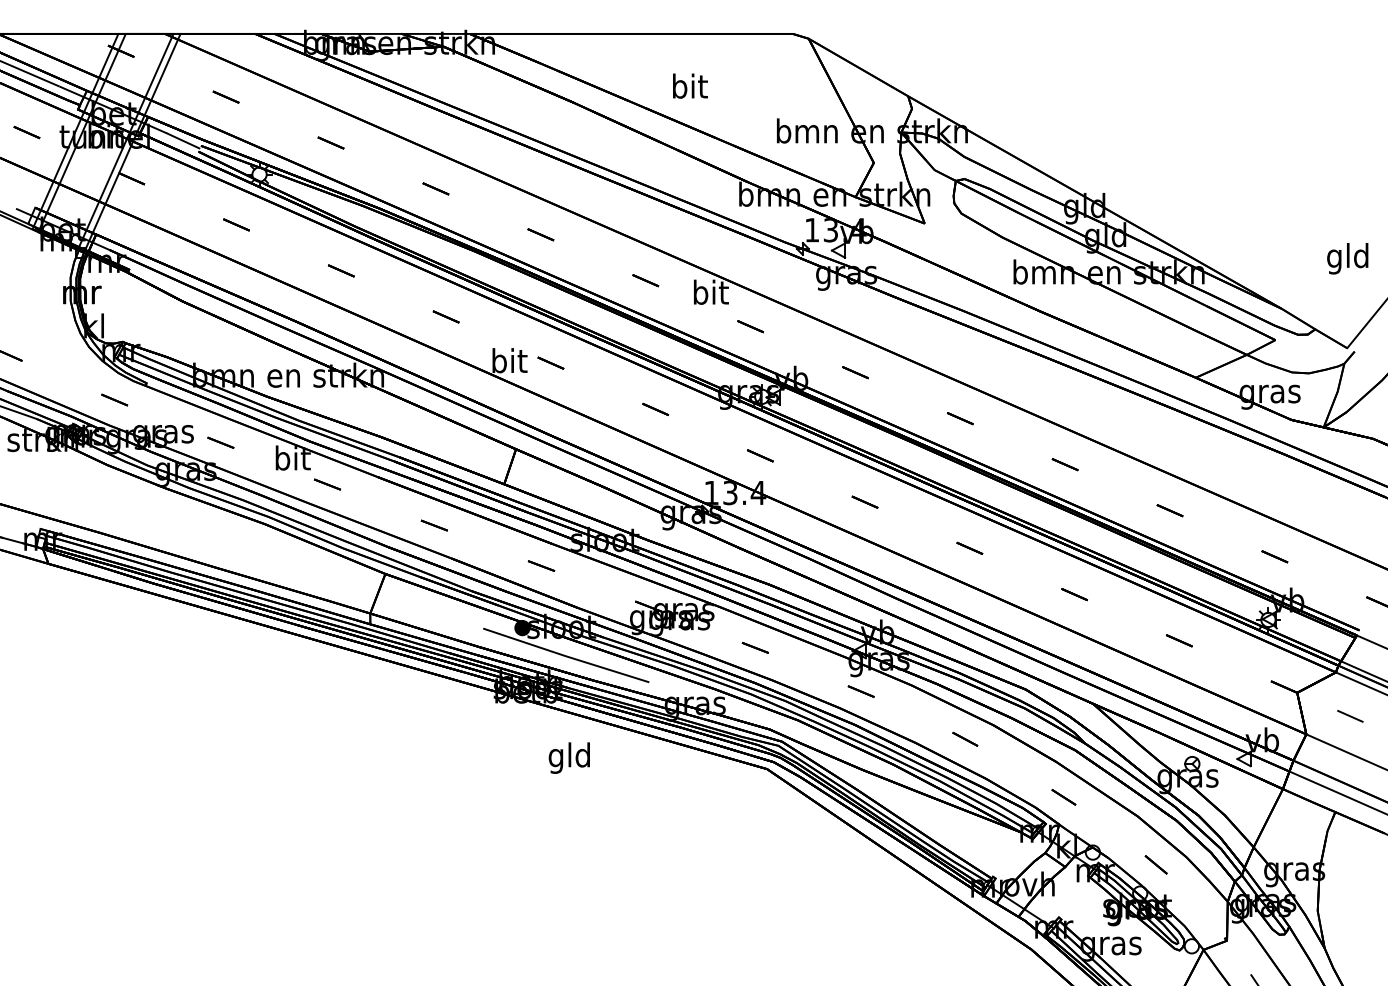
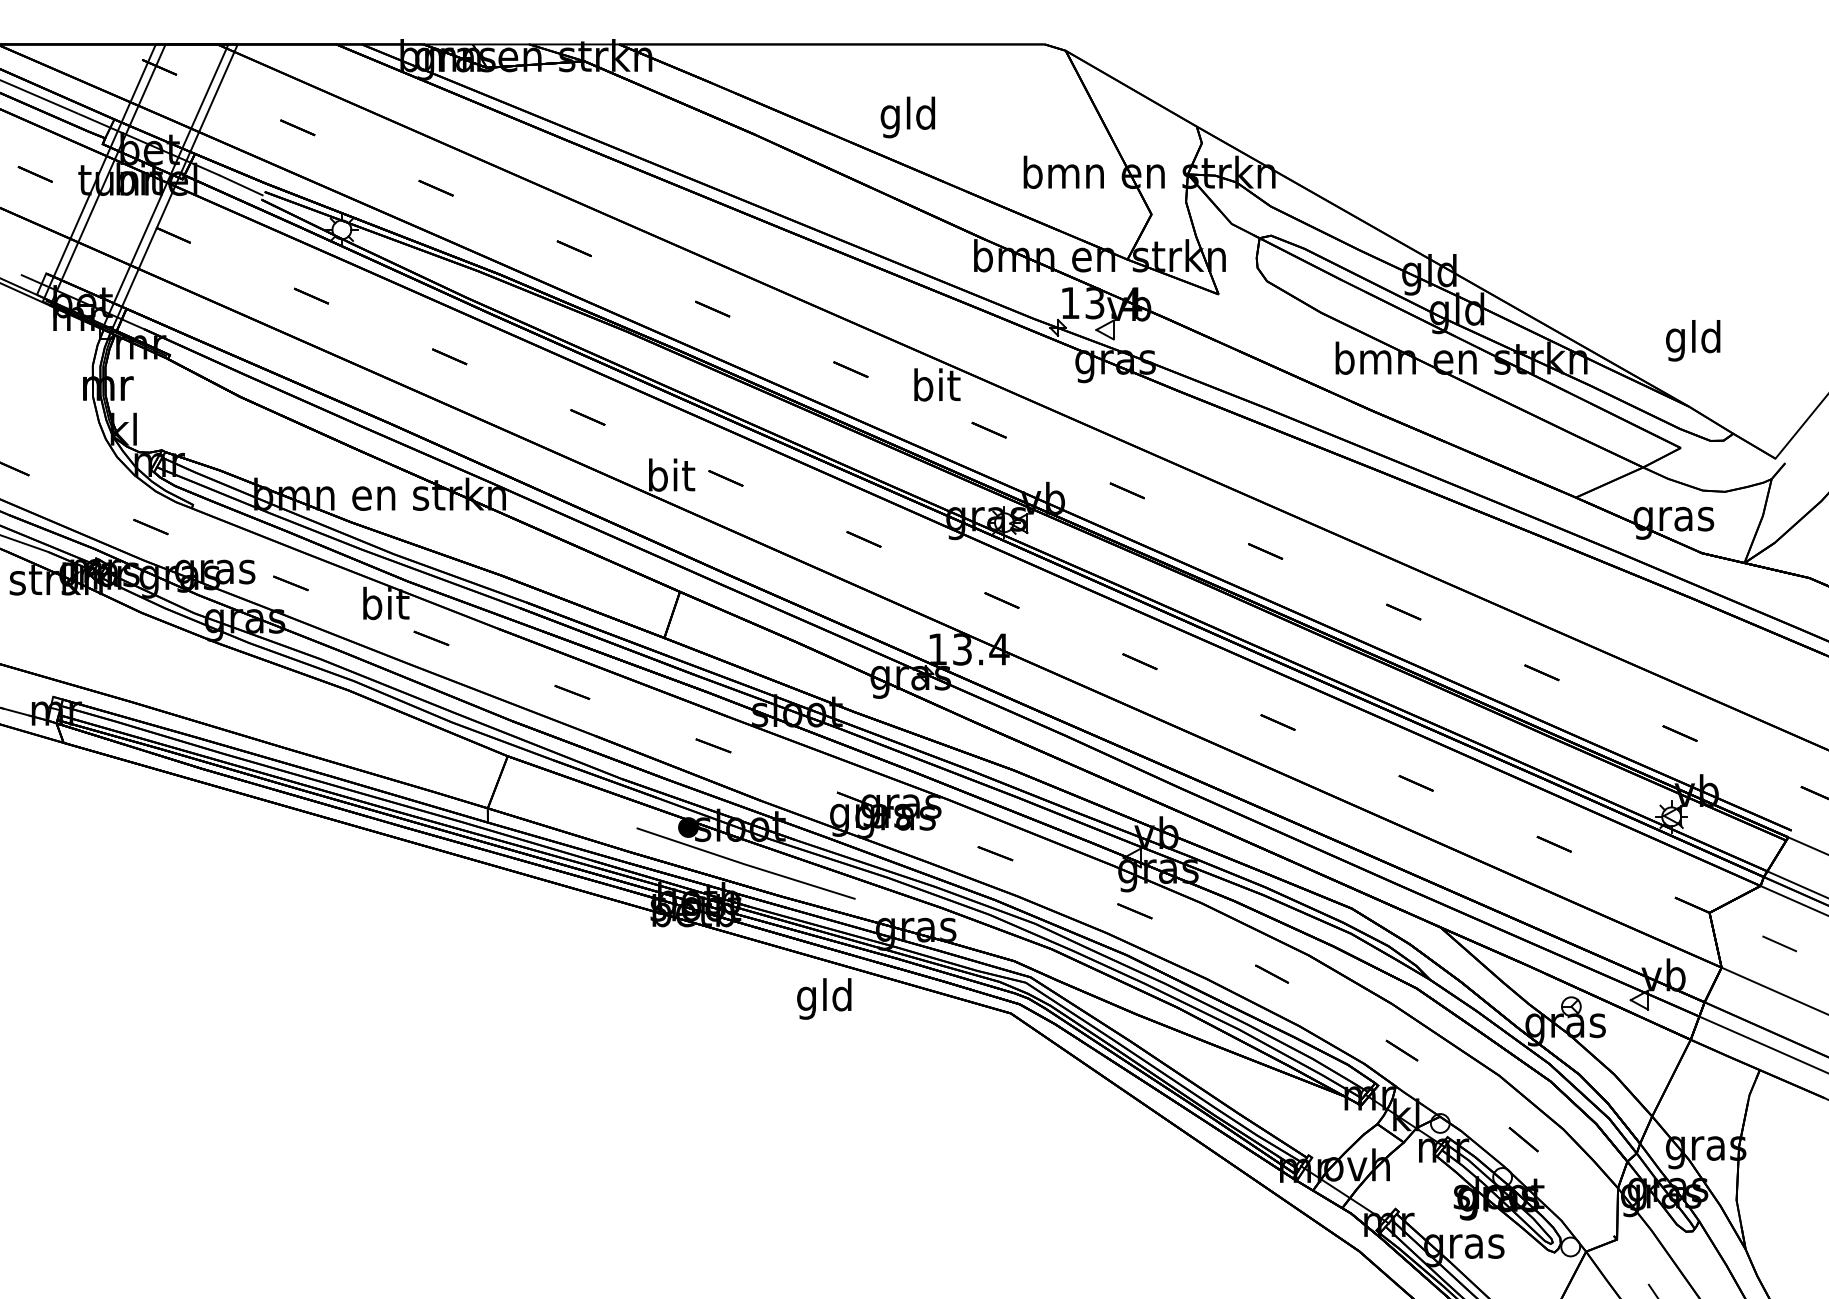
text: (688, 89) -> (907, 117), bit -> gld
text: (1347, 258) -> (1693, 340), moved
text: (569, 757) -> (824, 998), moved

